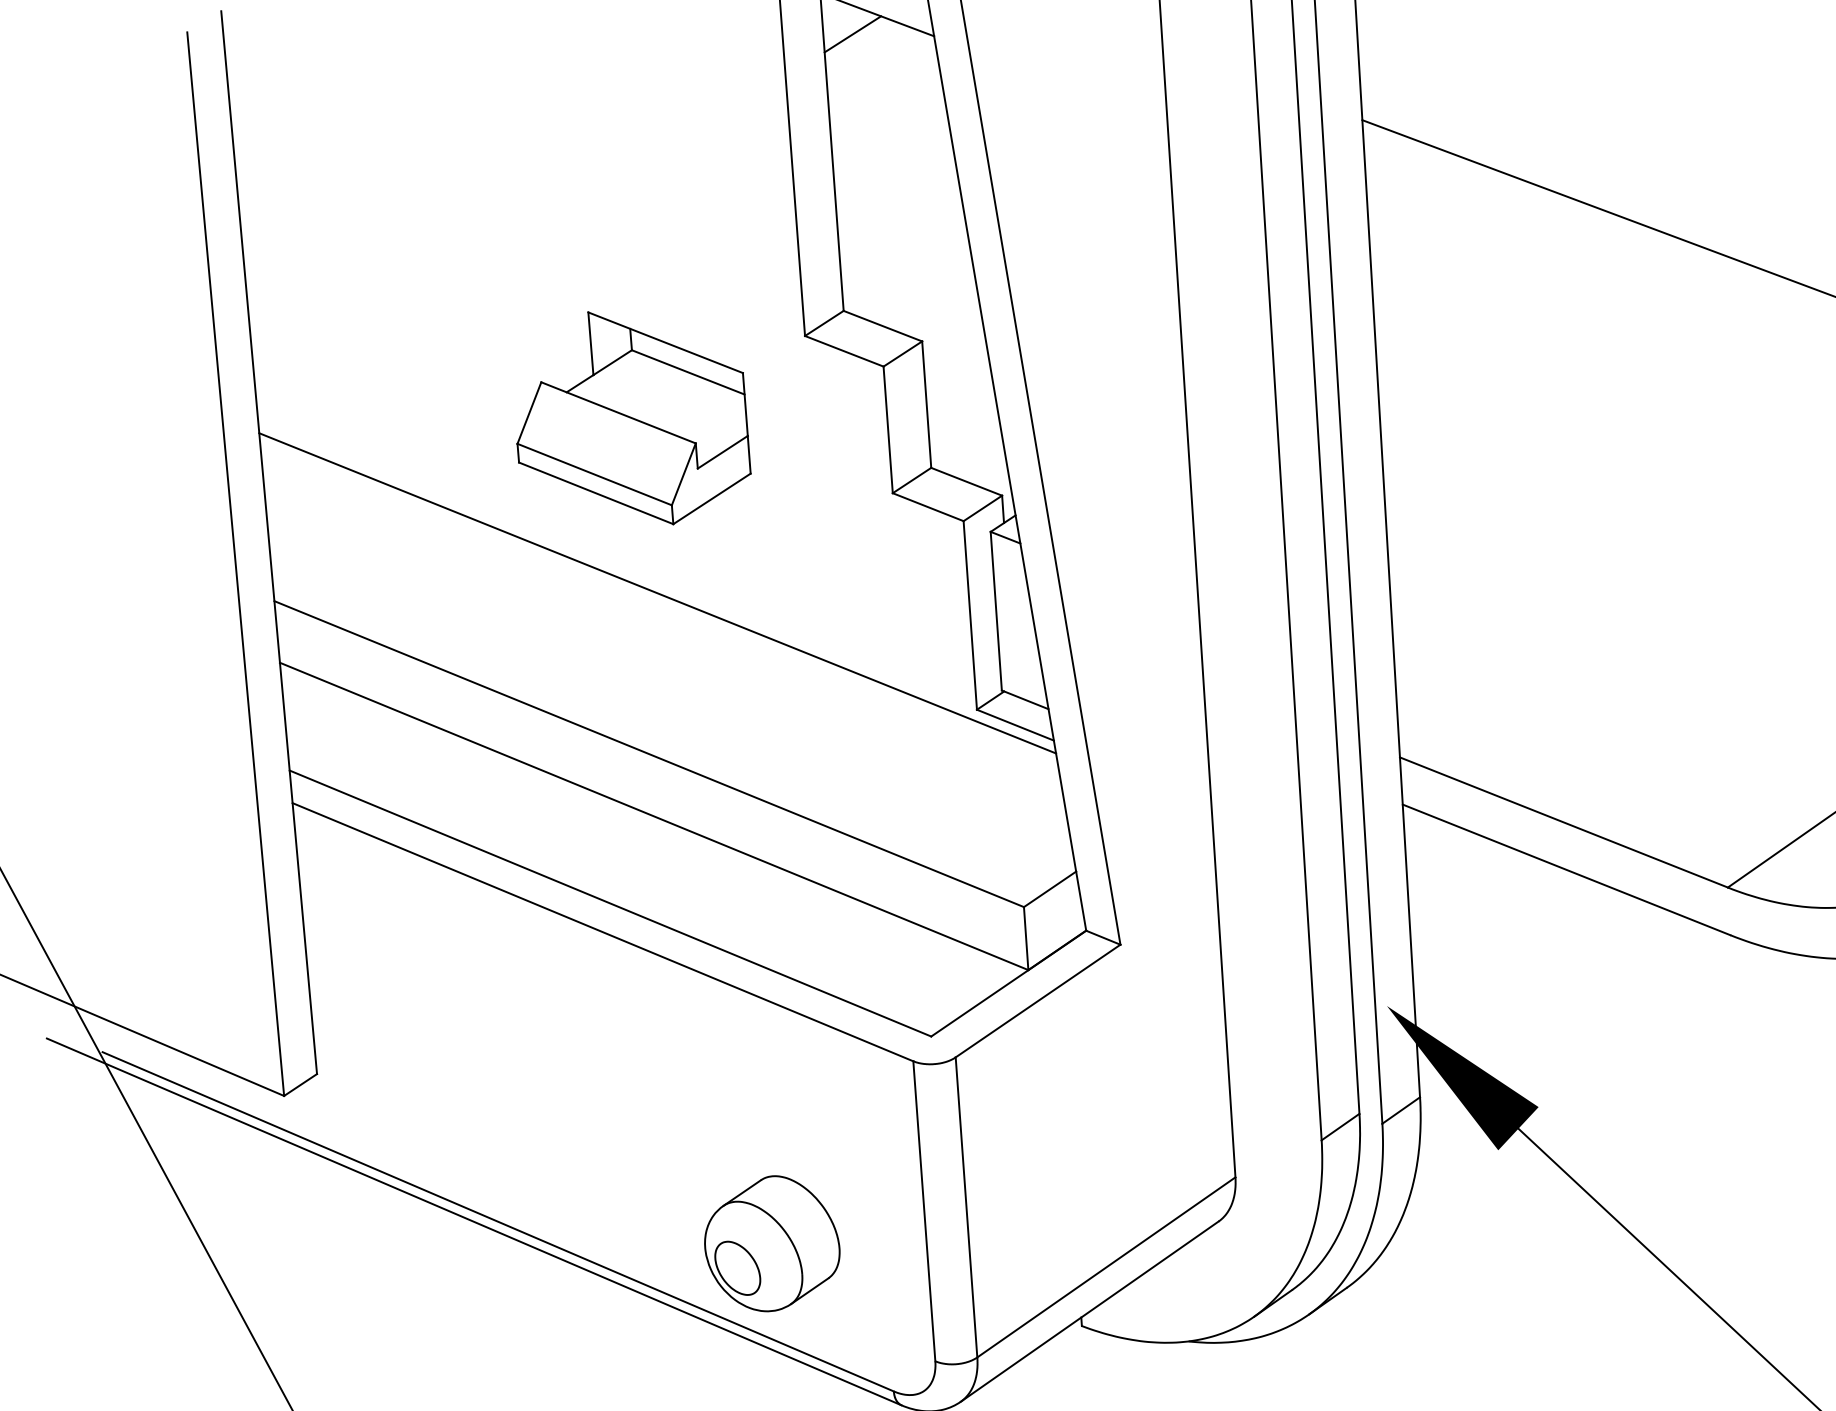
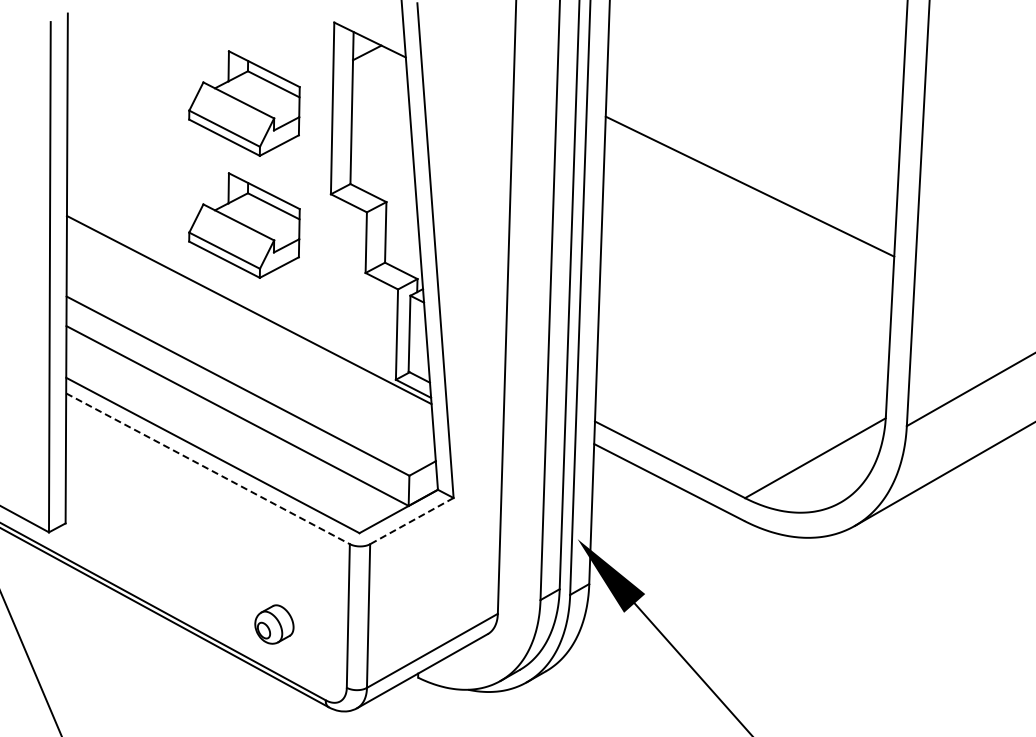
part: (607, 163) -> (244, 103), added
line: (603, 931) -> (208, 468), solid -> dashed
line: (1037, 1001) -> (411, 521), solid -> dashed
part: (772, 1243) -> (274, 624), size x0.6

